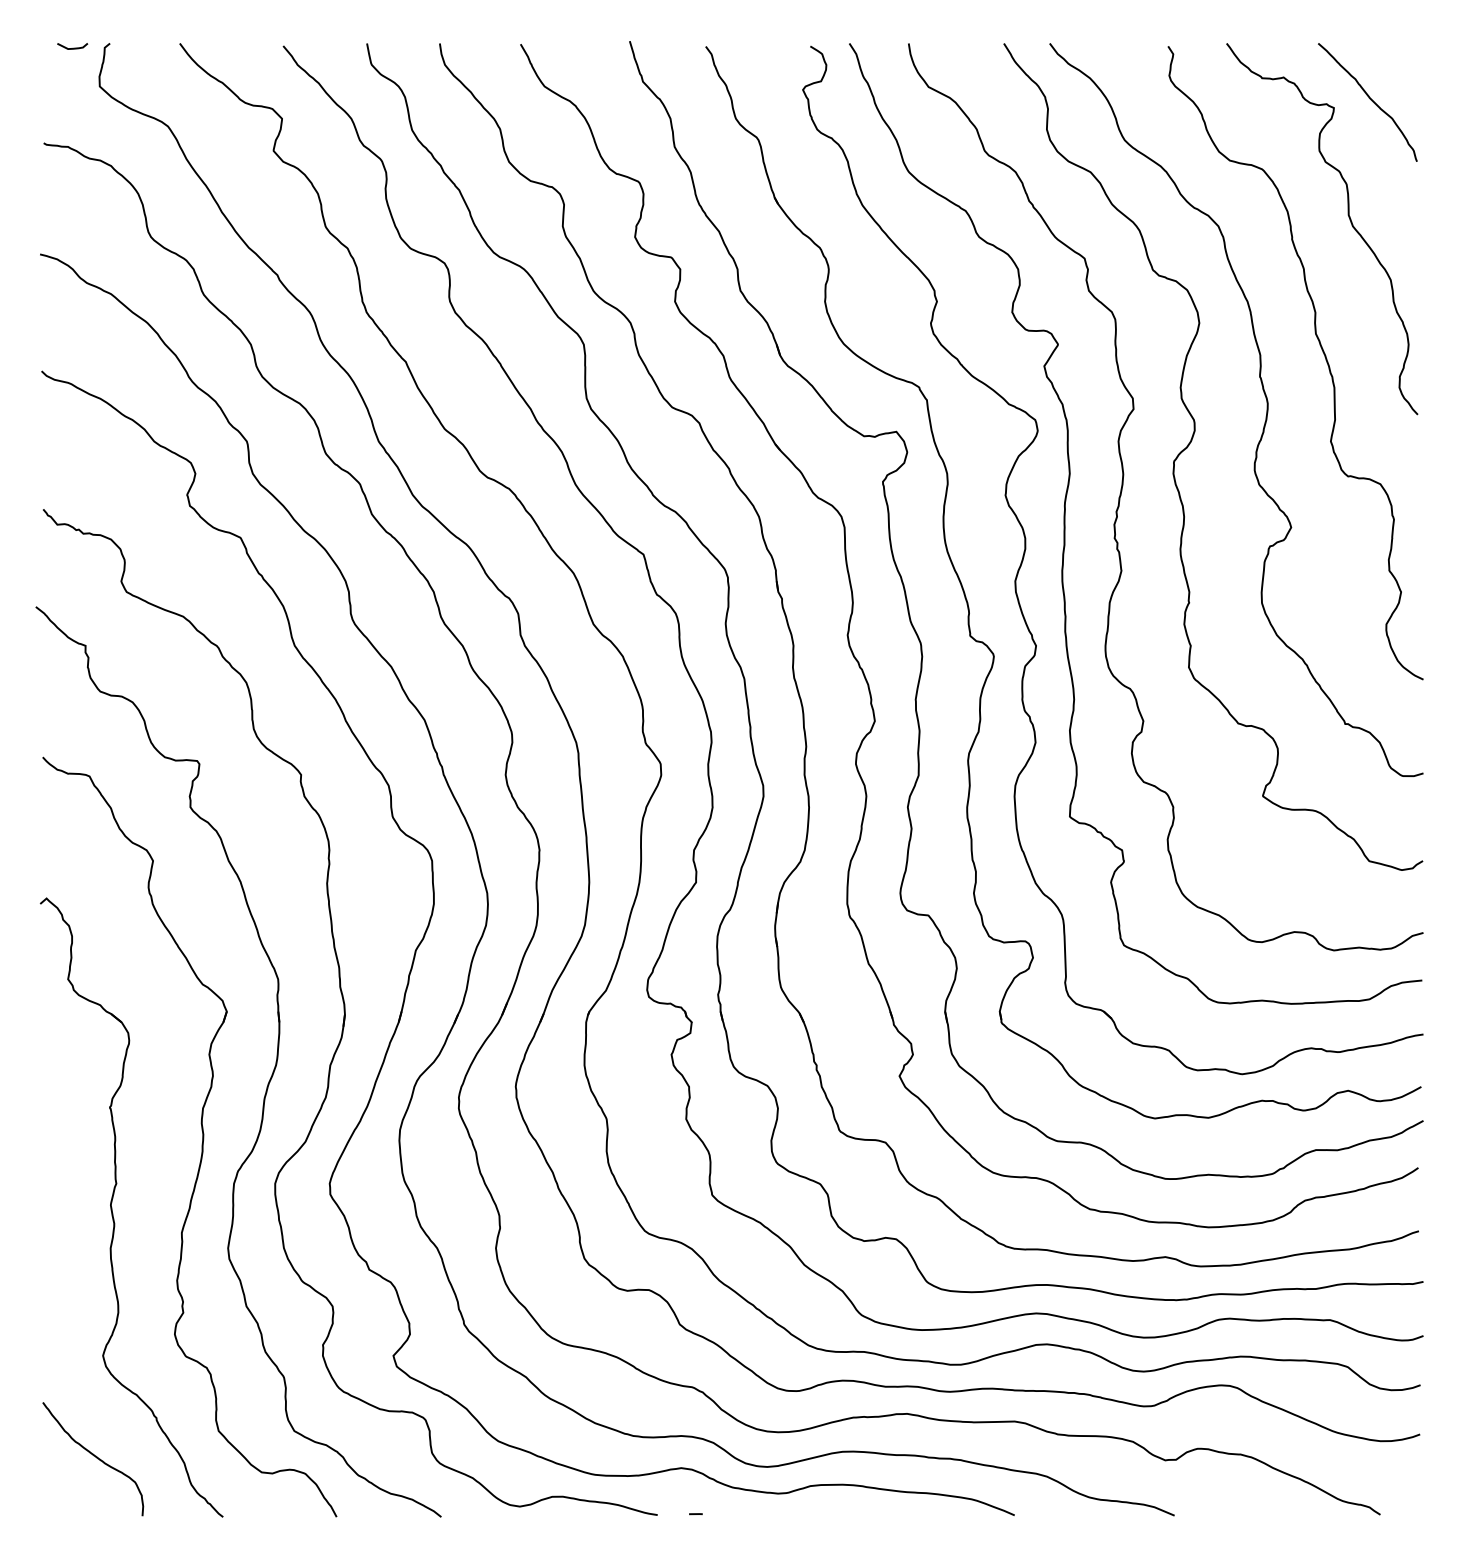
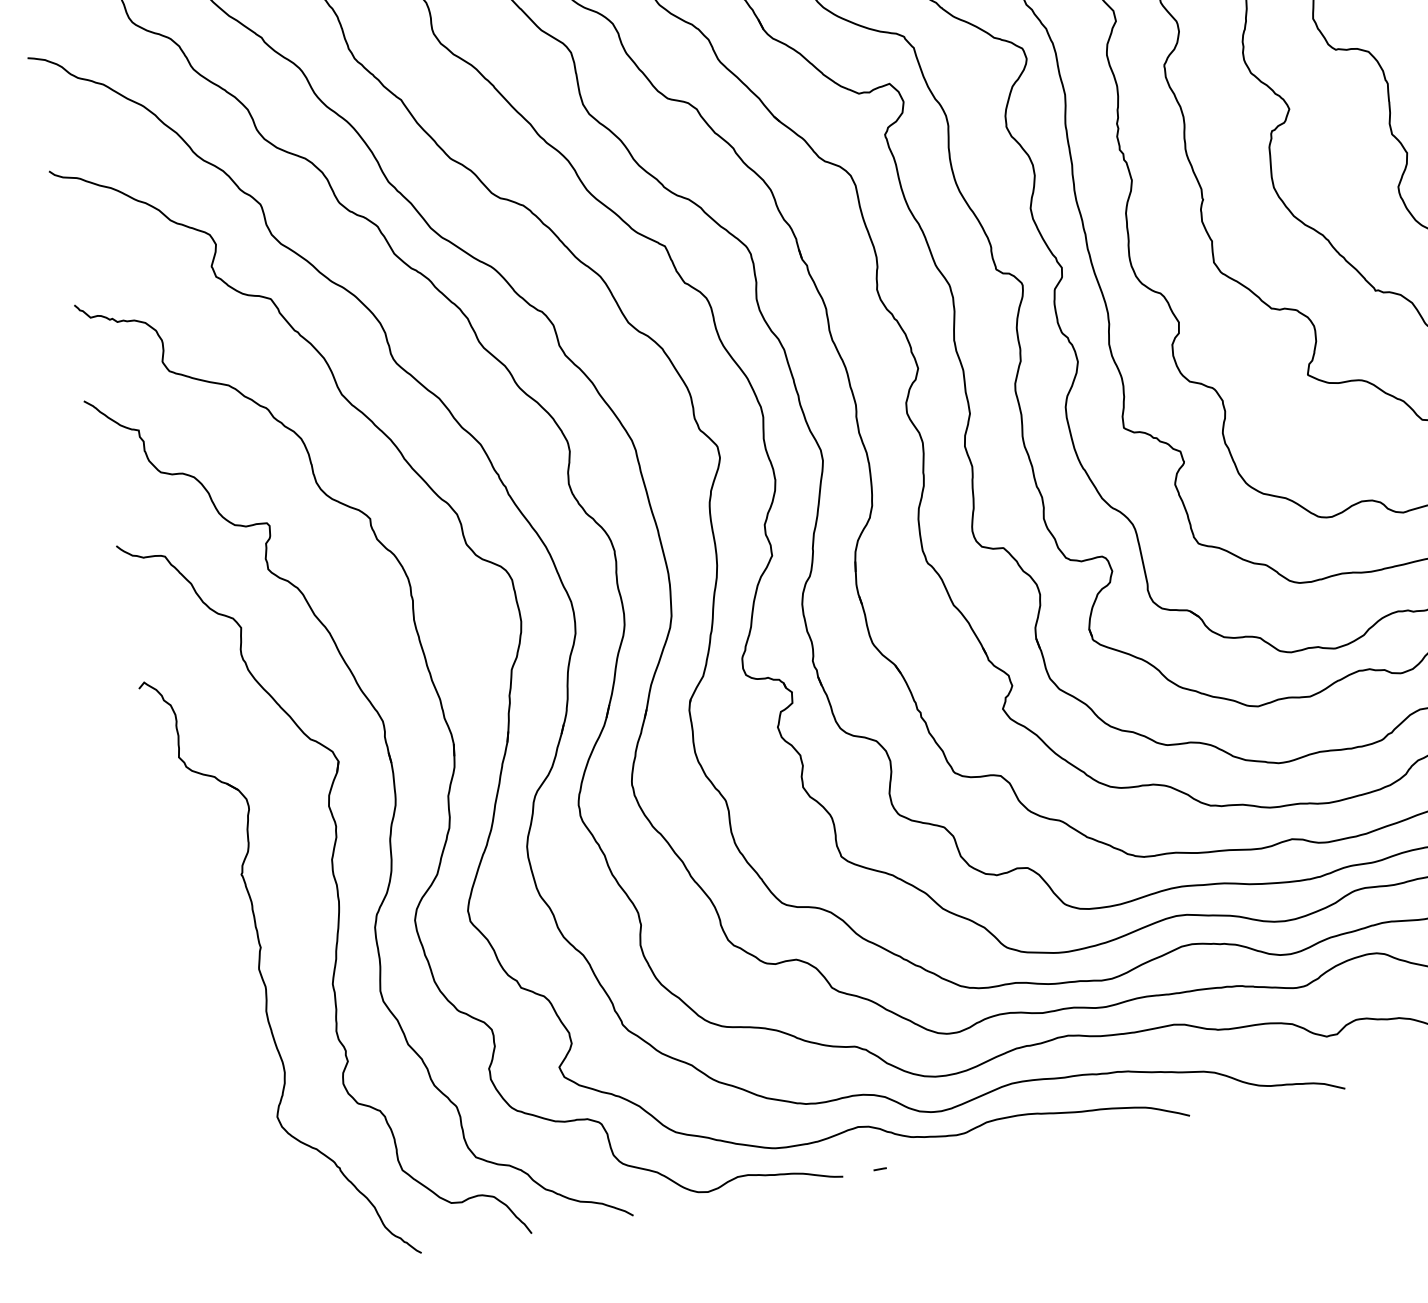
curve: (95, 1457) -> (287, 1217), removed

